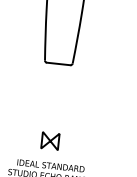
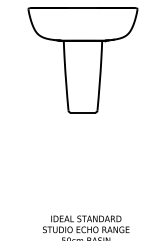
part: (49, 141) -> (82, 193), removed

